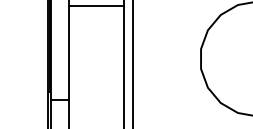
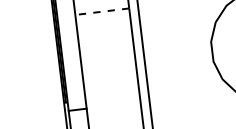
line: (96, 6) -> (102, 12), solid -> dashed

